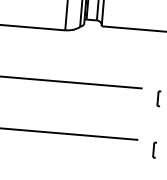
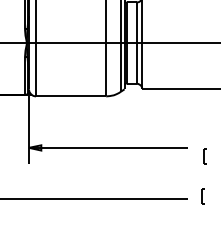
part: (153, 150) -> (202, 196), moved

